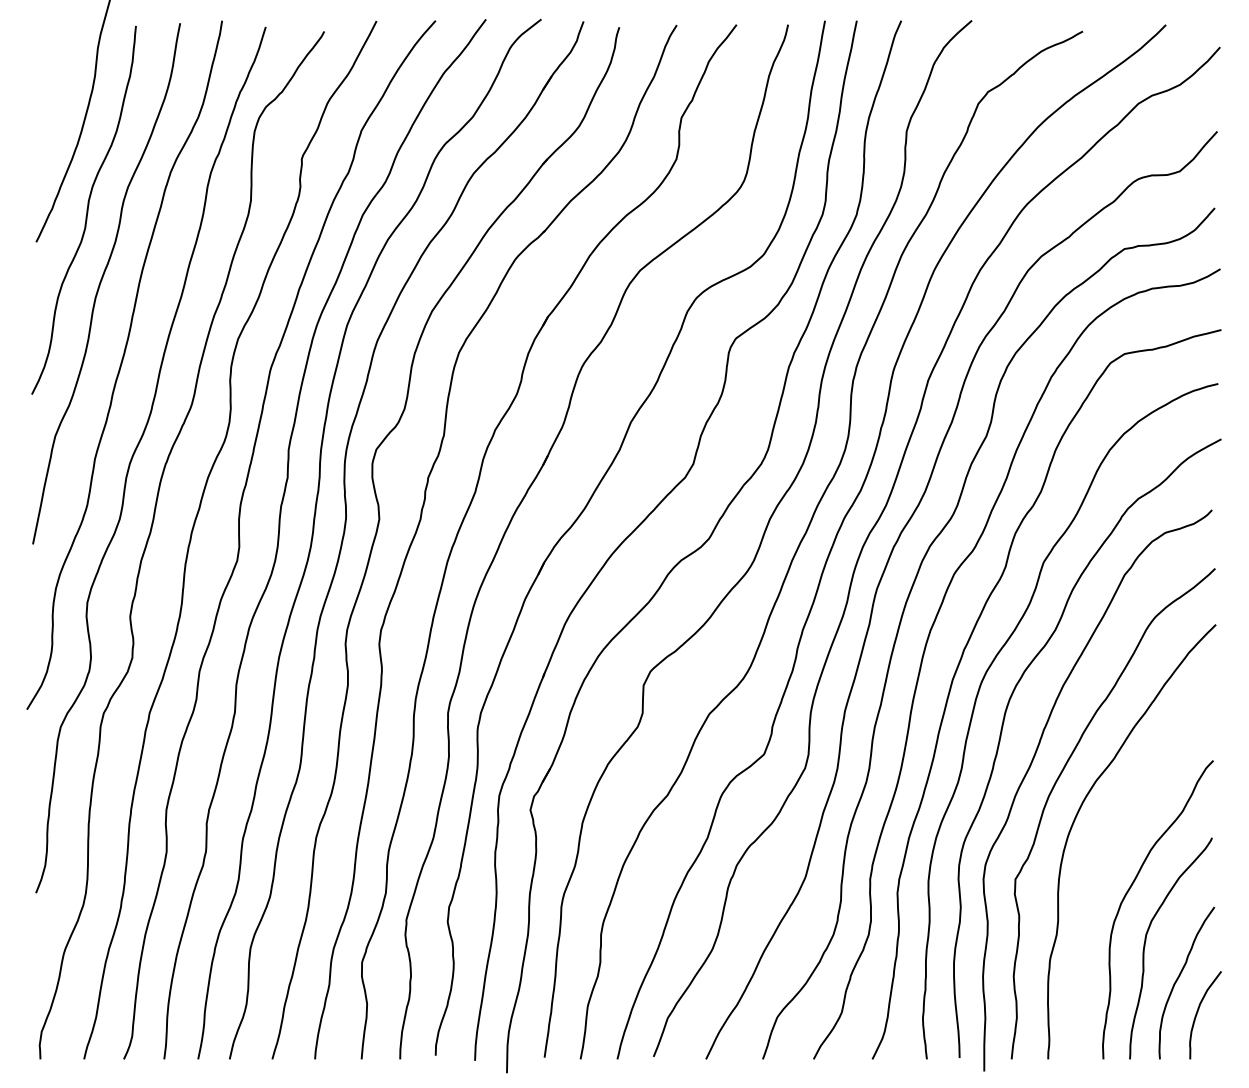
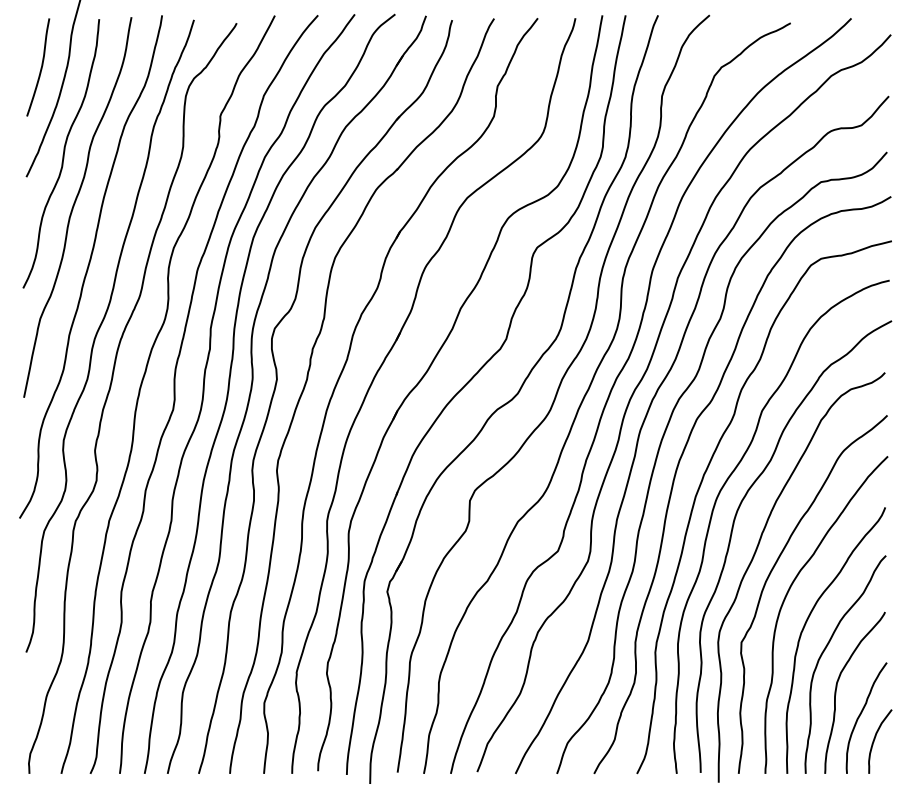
curve: (55, 94) -> (40, 69), added
curve: (1101, 860) -> (804, 628), added

